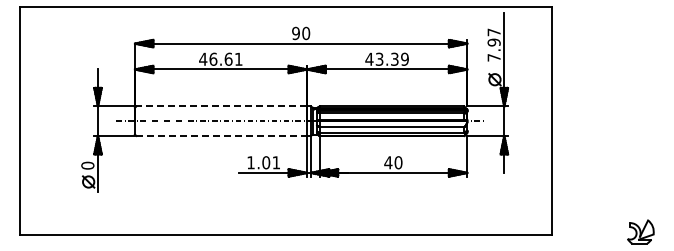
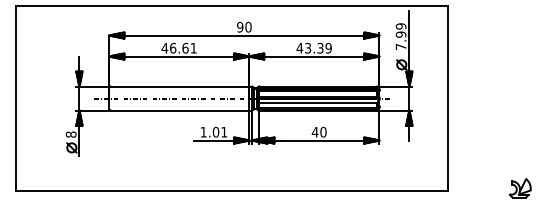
text: (493, 32) -> (400, 26), 7.97 -> 7.99
line: (221, 106) -> (179, 86), dashed -> solid
line: (222, 135) -> (180, 110), dashed -> solid
text: (87, 165) -> (70, 134), 0 -> 8

